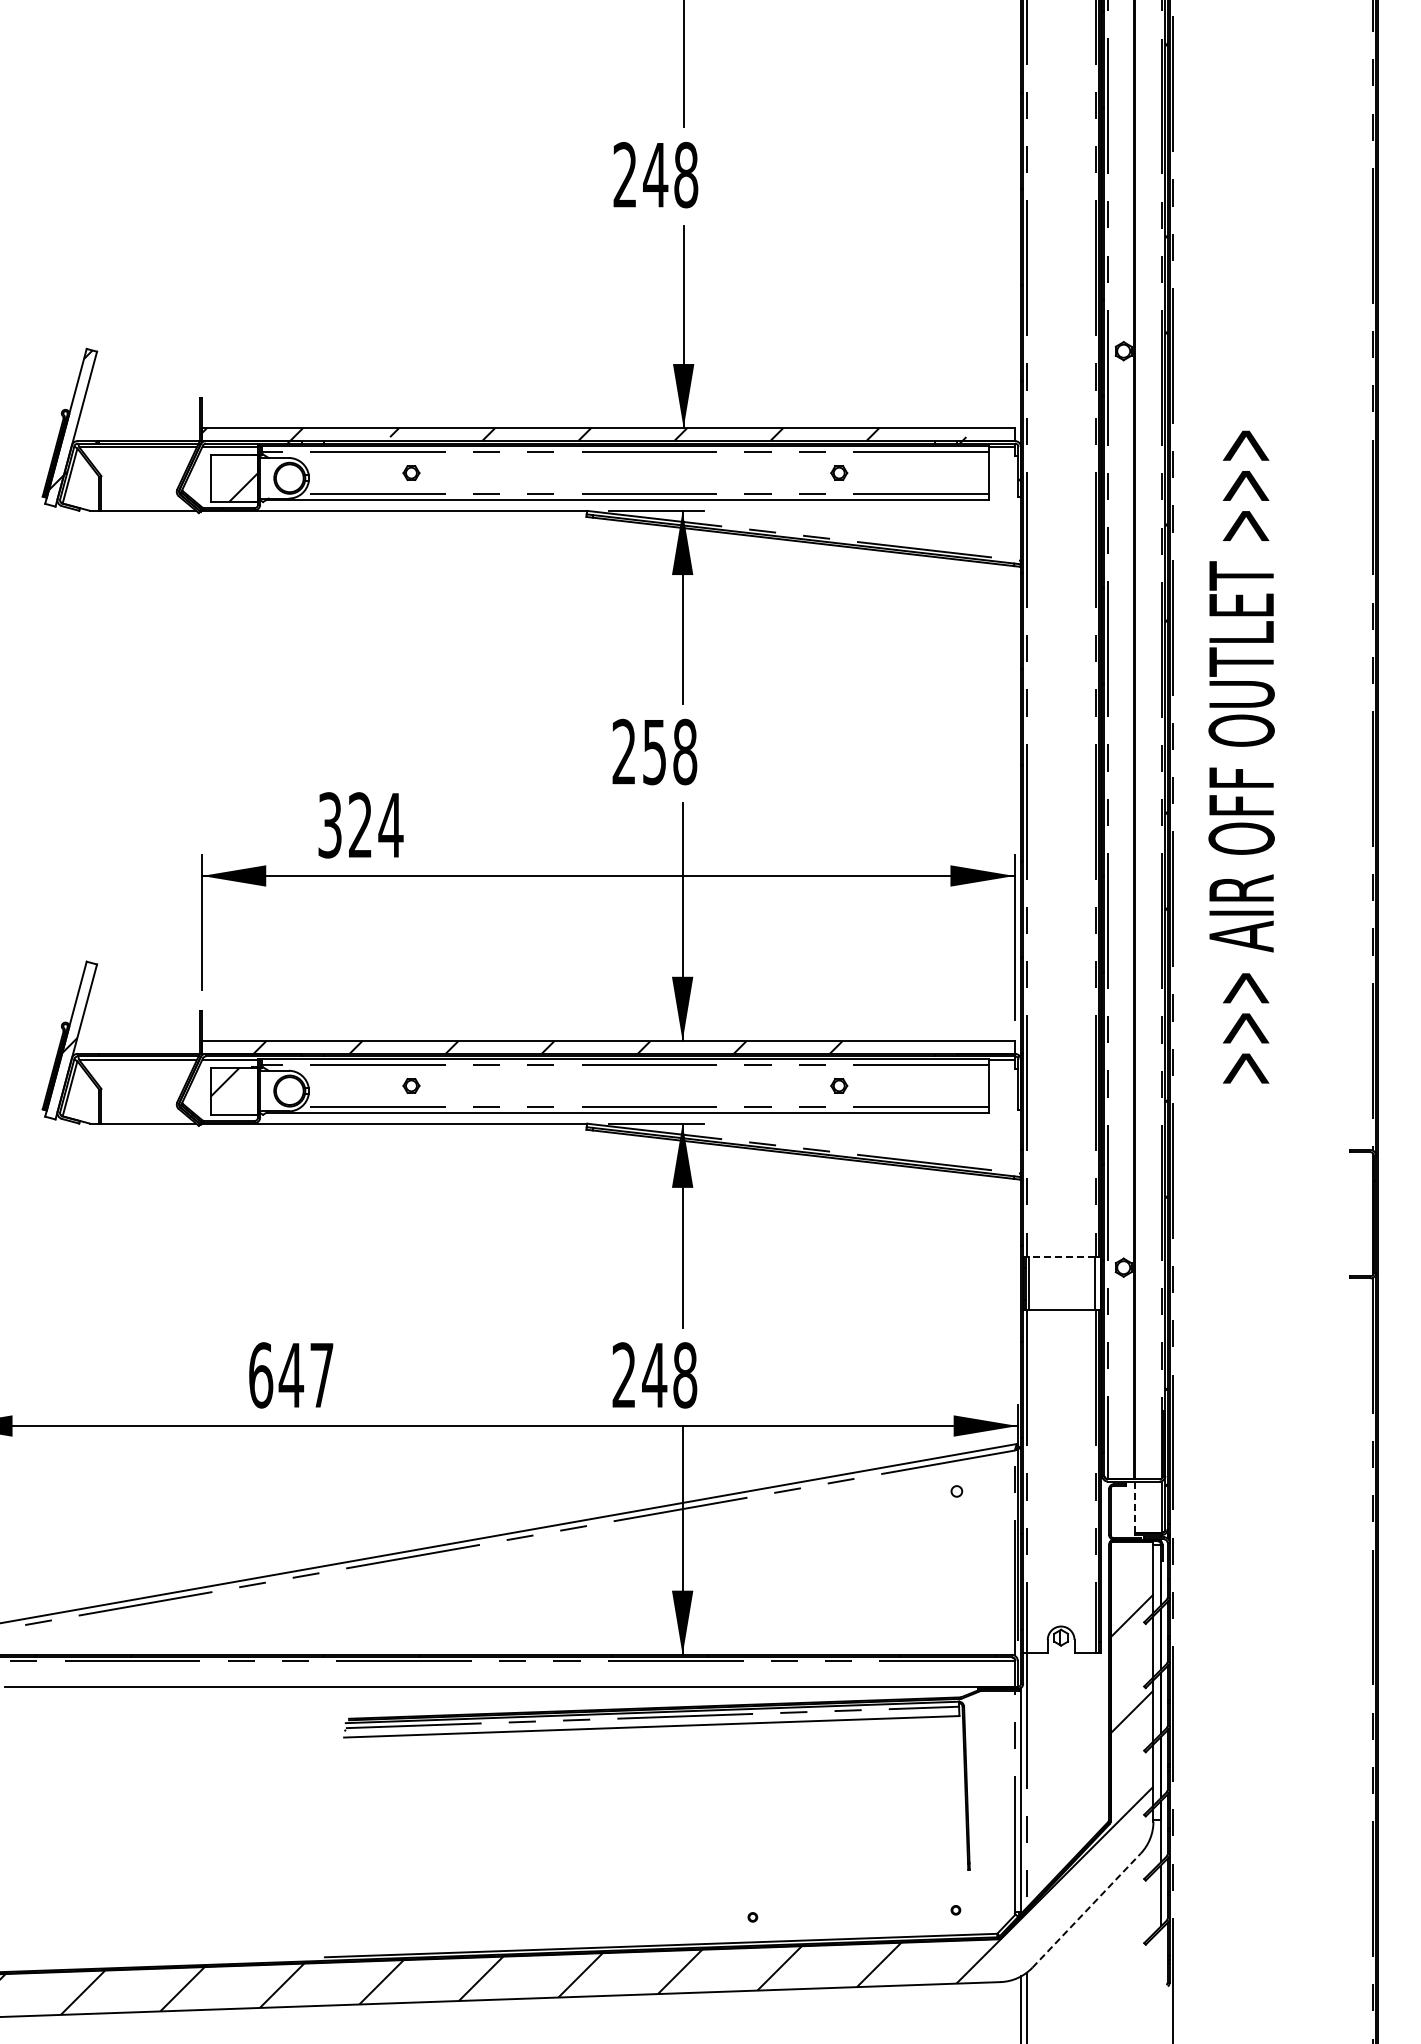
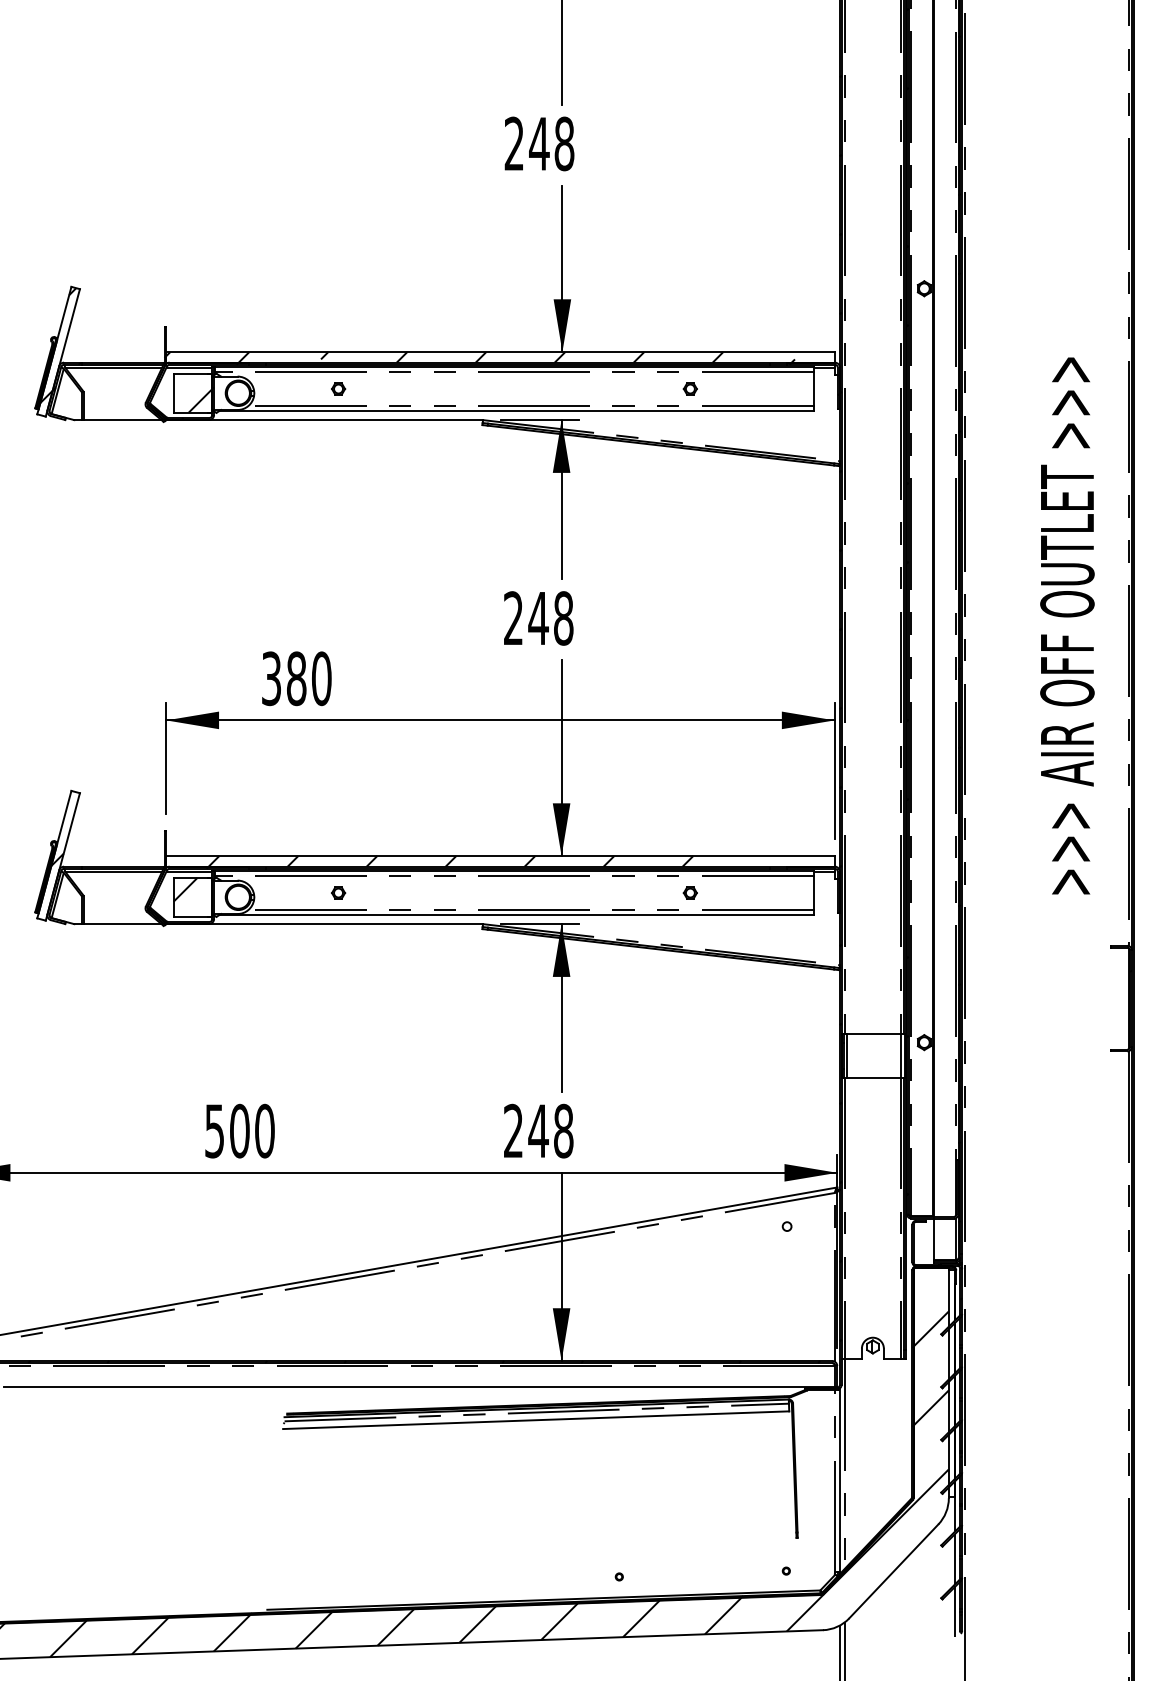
text: (654, 752) -> (538, 618), 258 -> 248
text: (1241, 756) -> (1067, 625), moved
text: (375, 825) -> (308, 678), 324 -> 380
line: (1062, 1257) -> (874, 1034), dashed -> solid
text: (291, 1375) -> (239, 1131), 647 -> 500
line: (1135, 1507) -> (934, 1239), dashed -> solid
line: (1086, 1910) -> (893, 1571), dashed -> solid
line: (1161, 1959) -> (955, 1611), added

